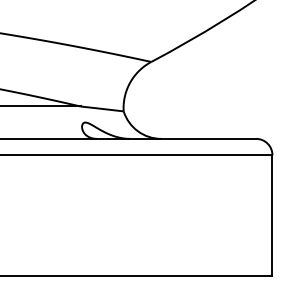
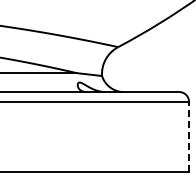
line: (271, 214) -> (188, 136), solid -> dashed

